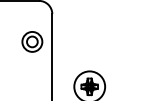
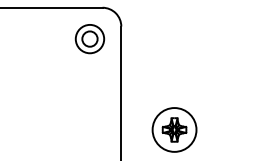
part: (32, 42) -> (89, 39), moved

